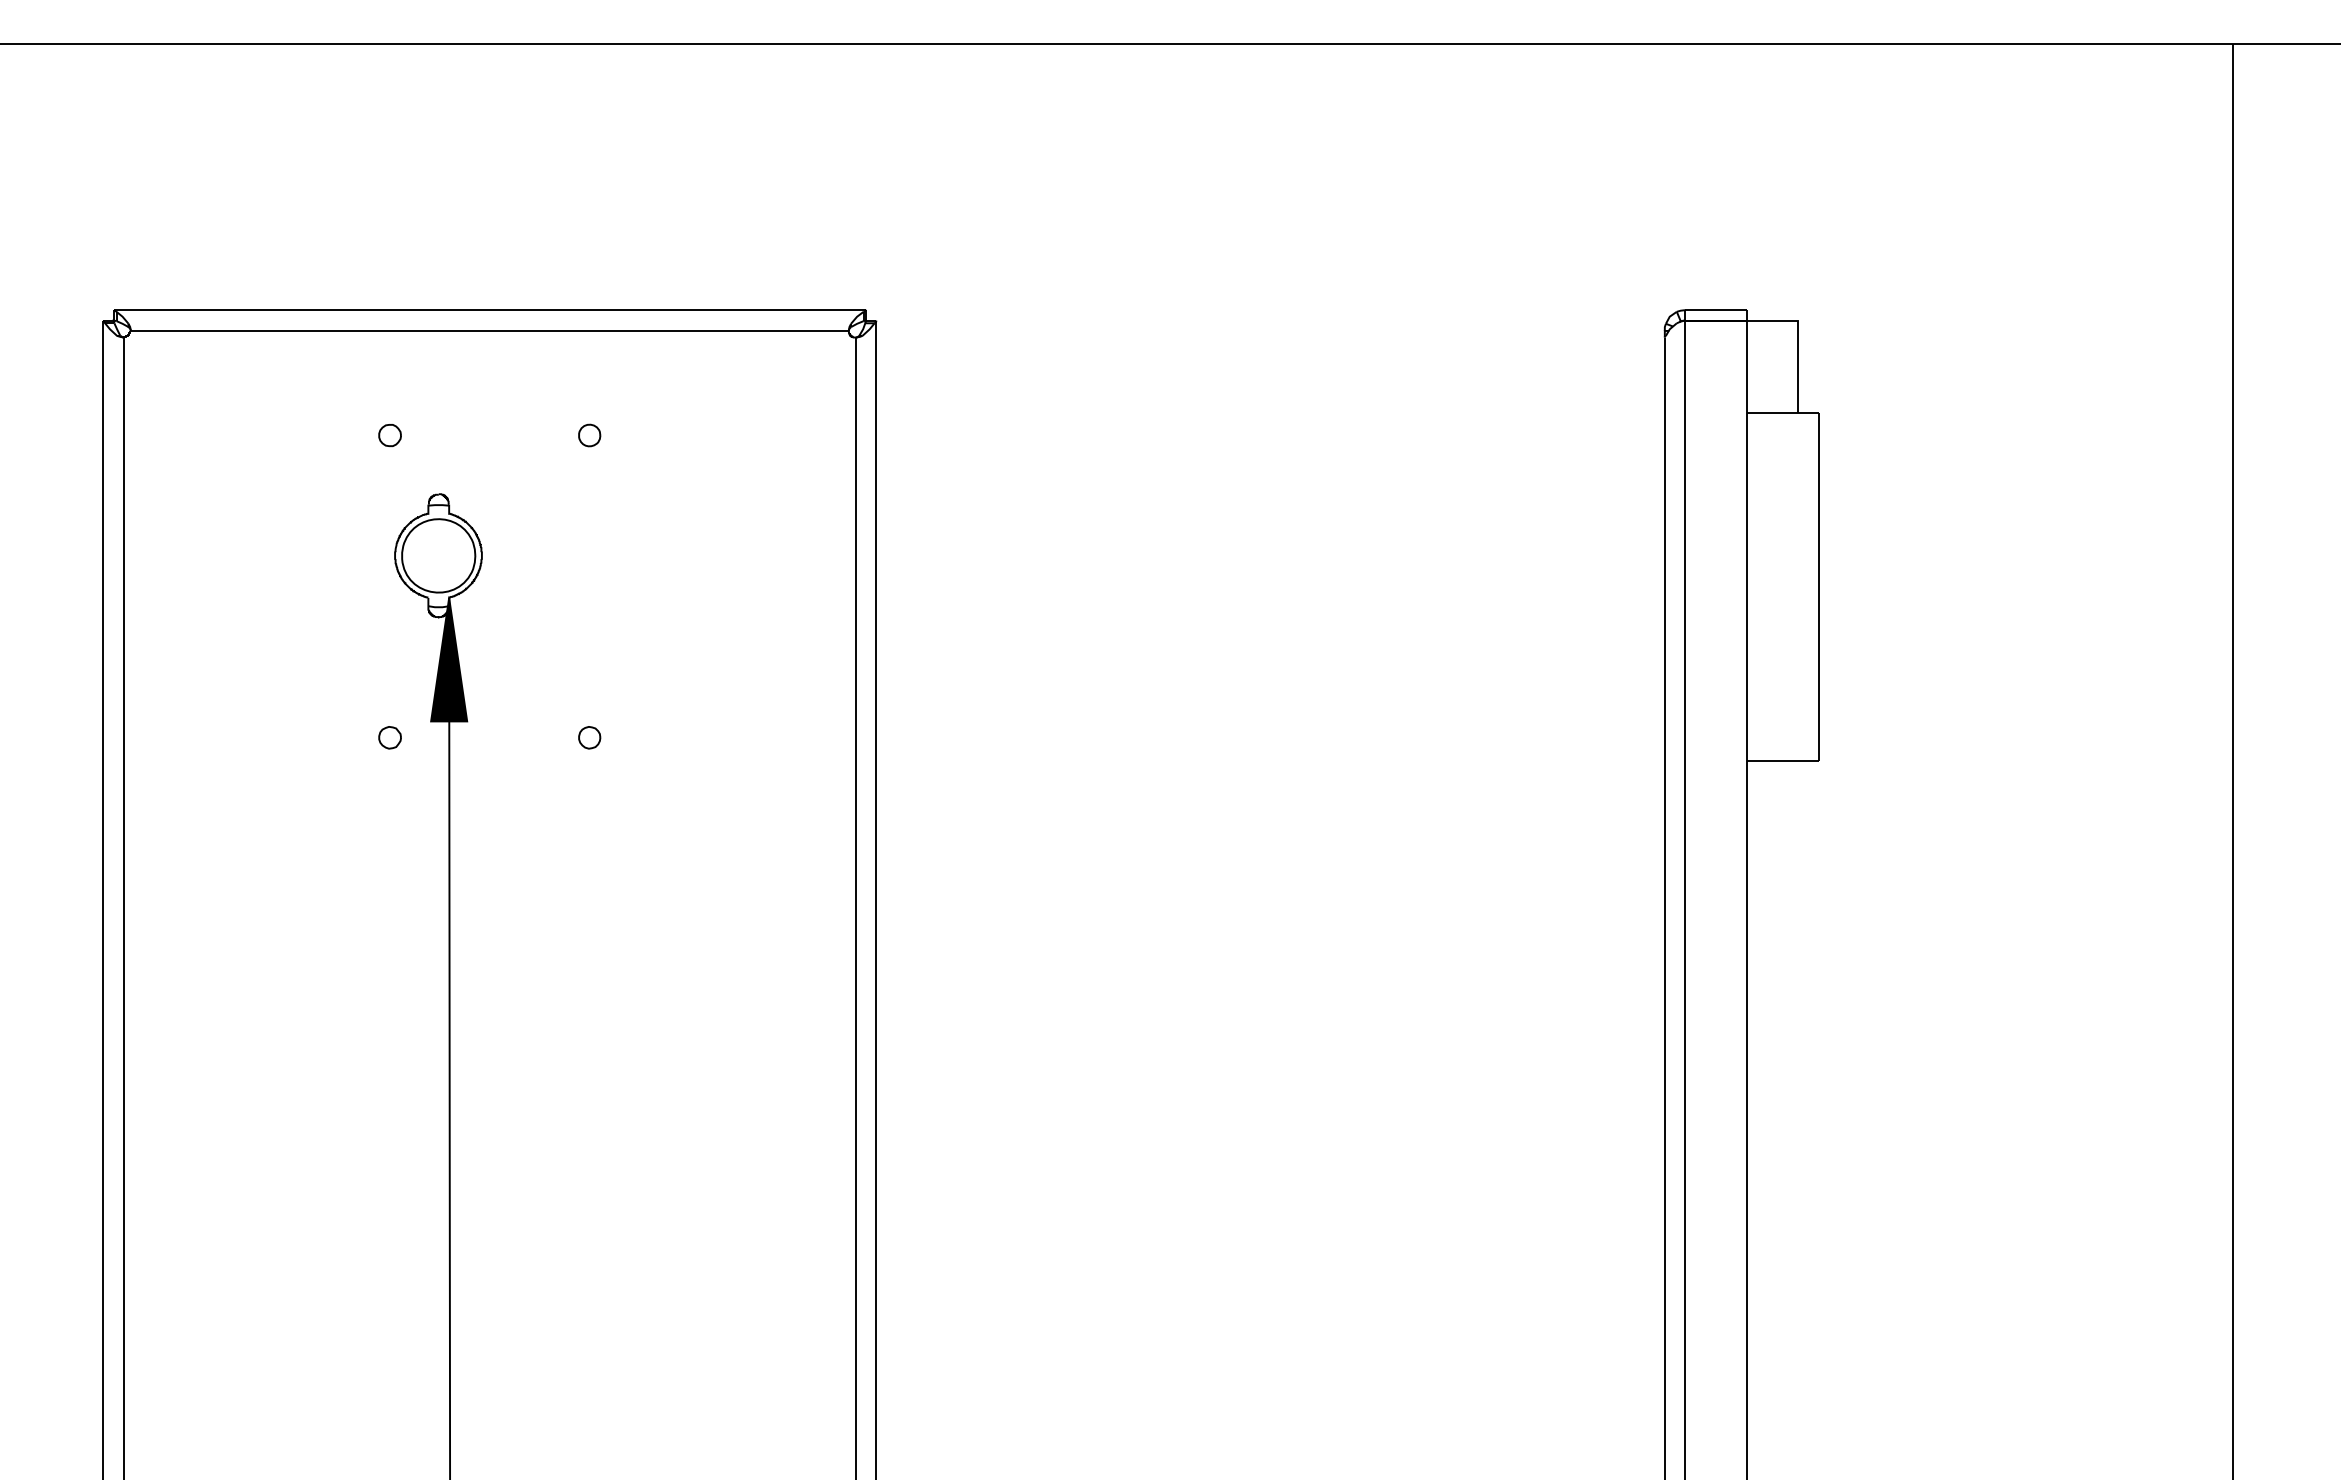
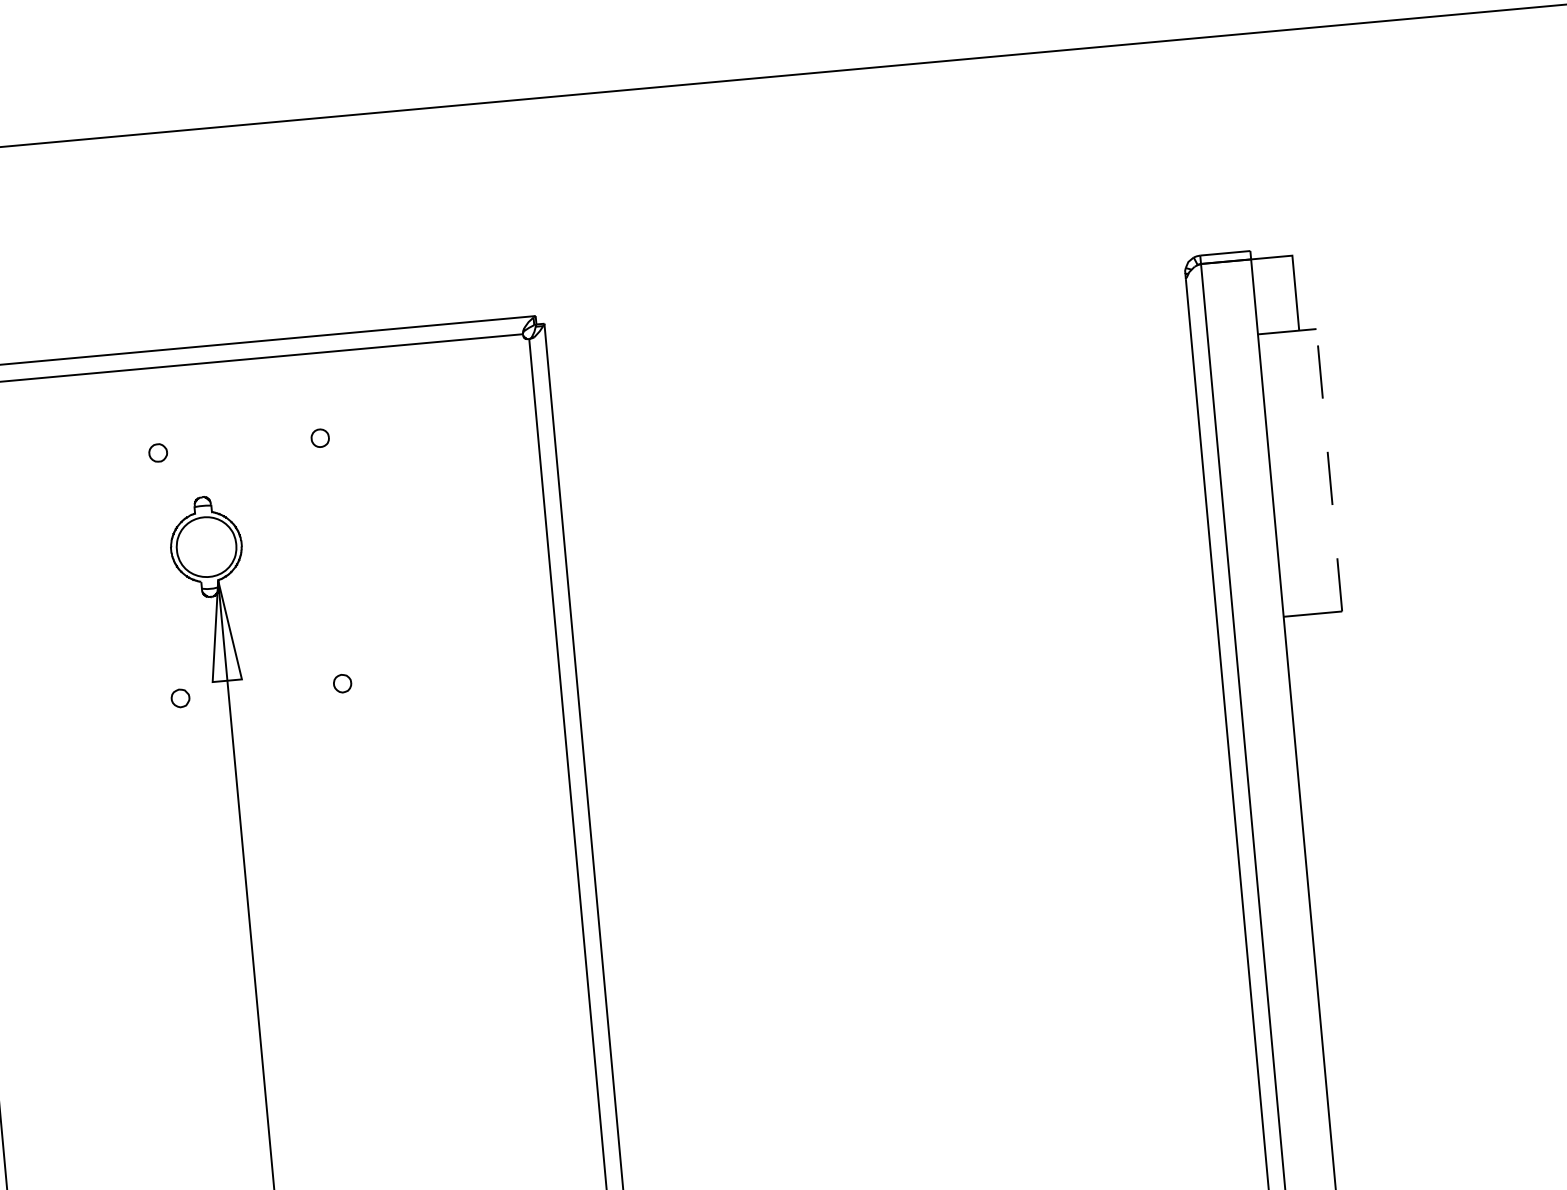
line: (1818, 586) -> (1329, 470), solid -> dashed
fill: (449, 659) -> (223, 630), removed

